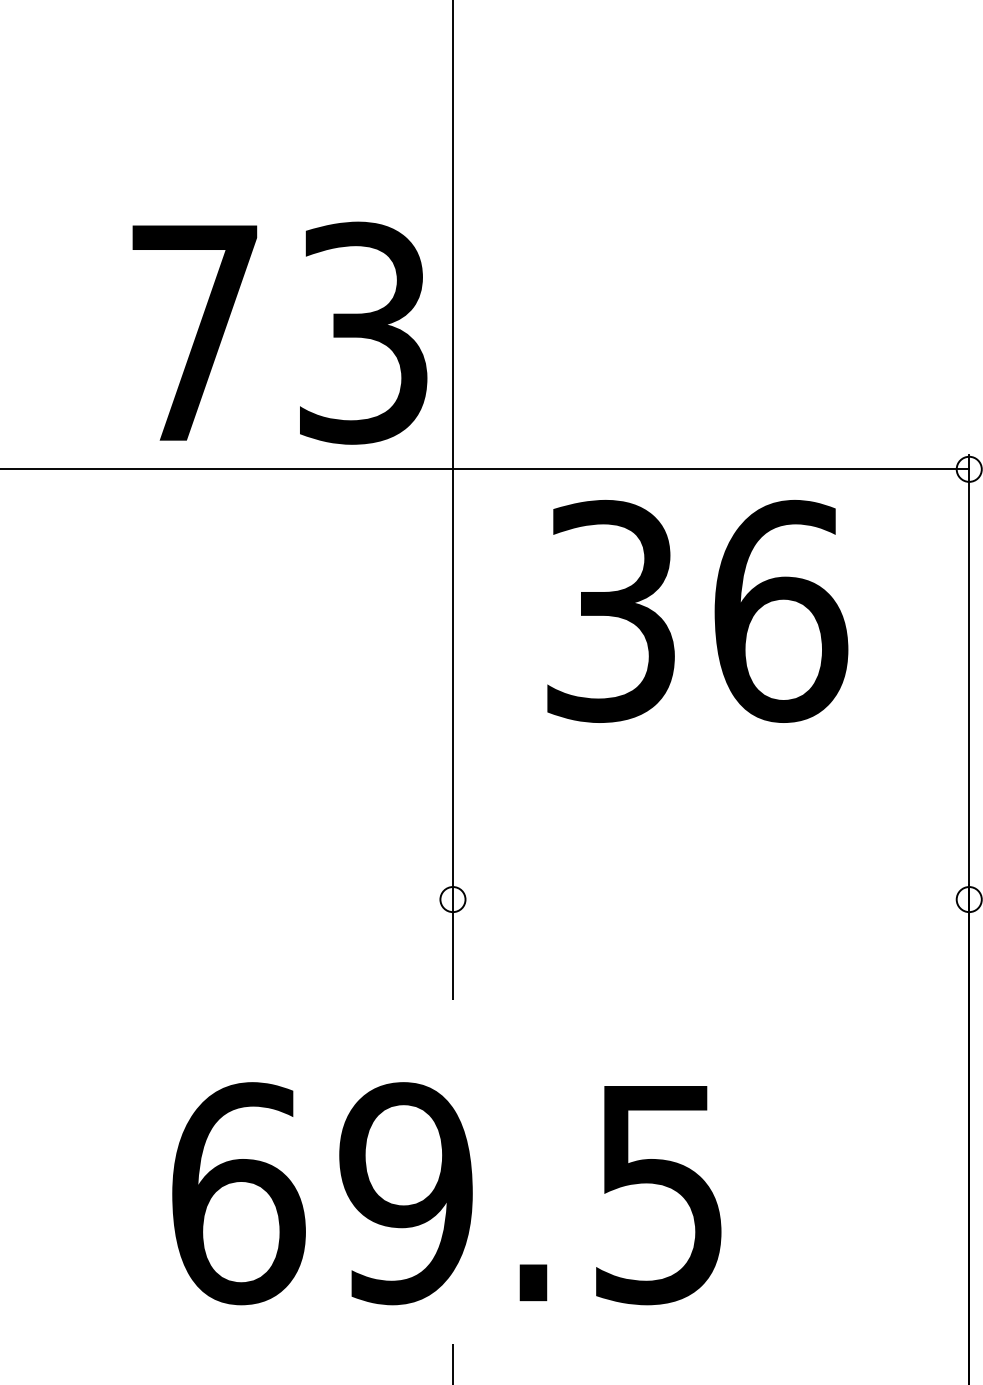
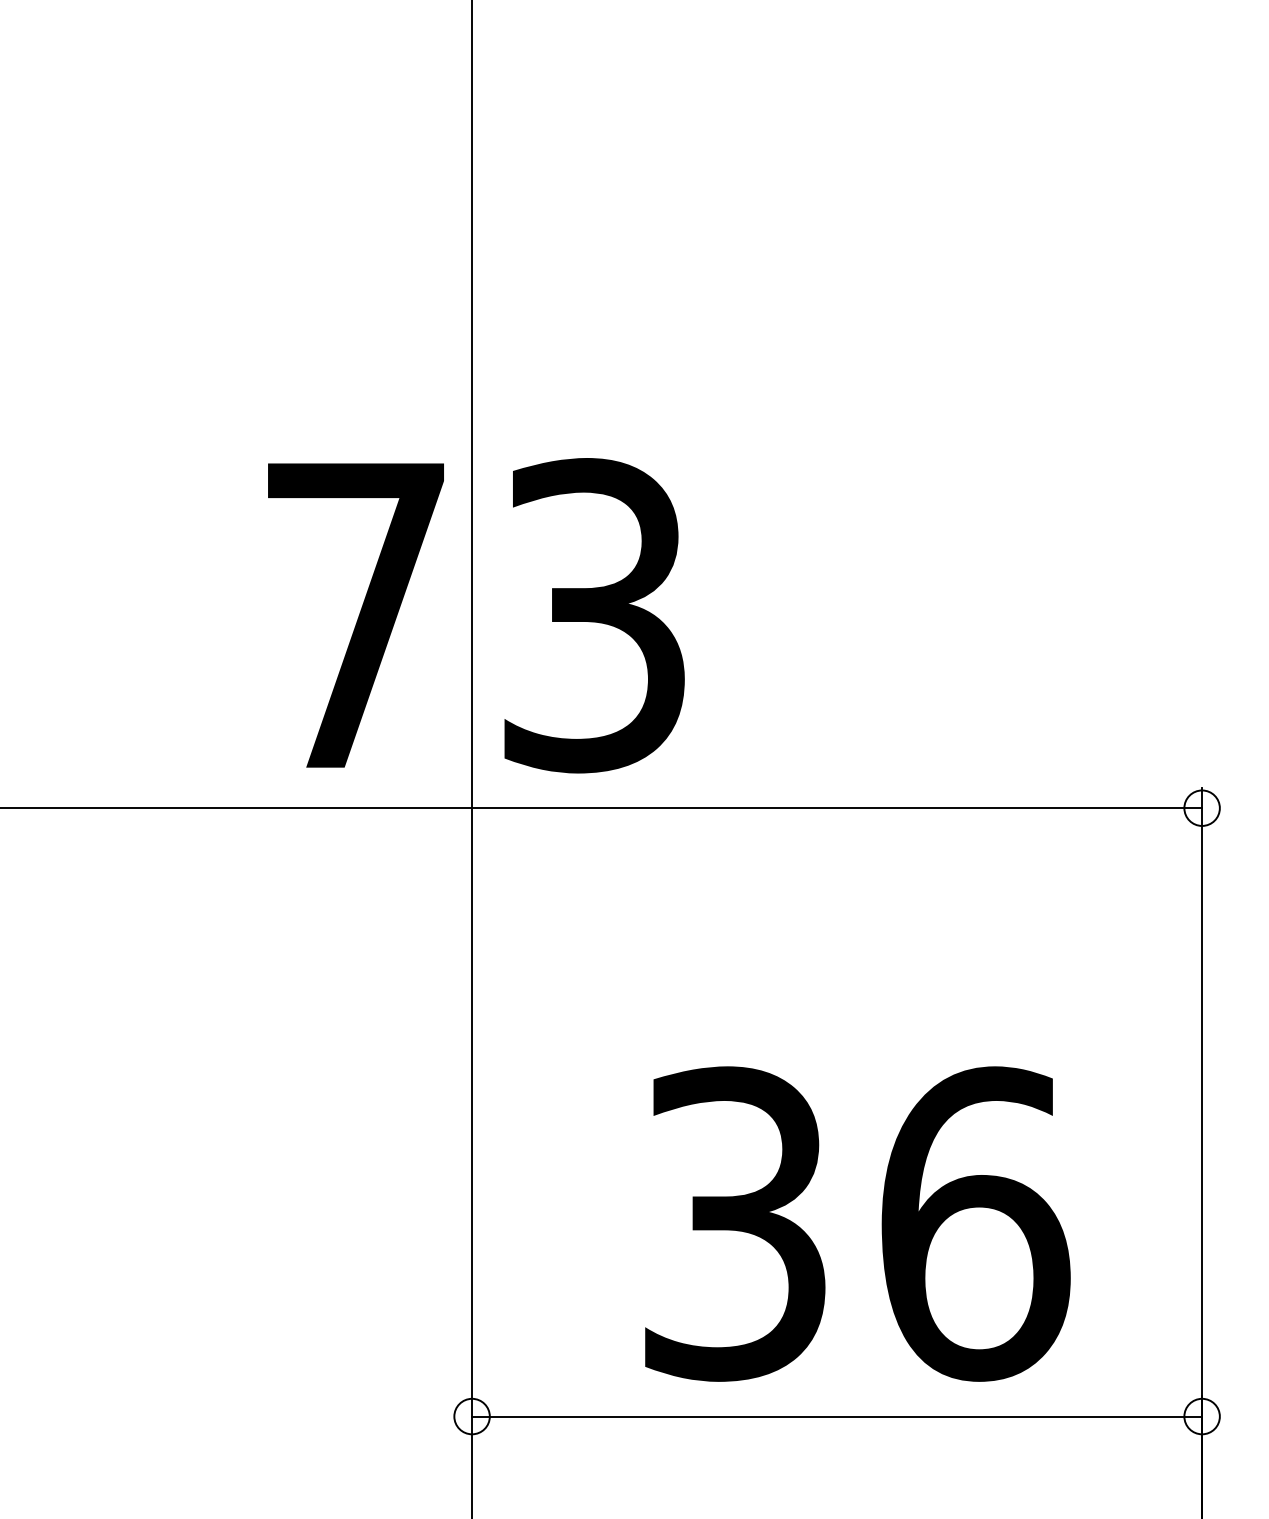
text: (279, 332) -> (475, 614), moved
text: (697, 611) -> (857, 1224), moved
line: (710, 899) -> (836, 1416), added

